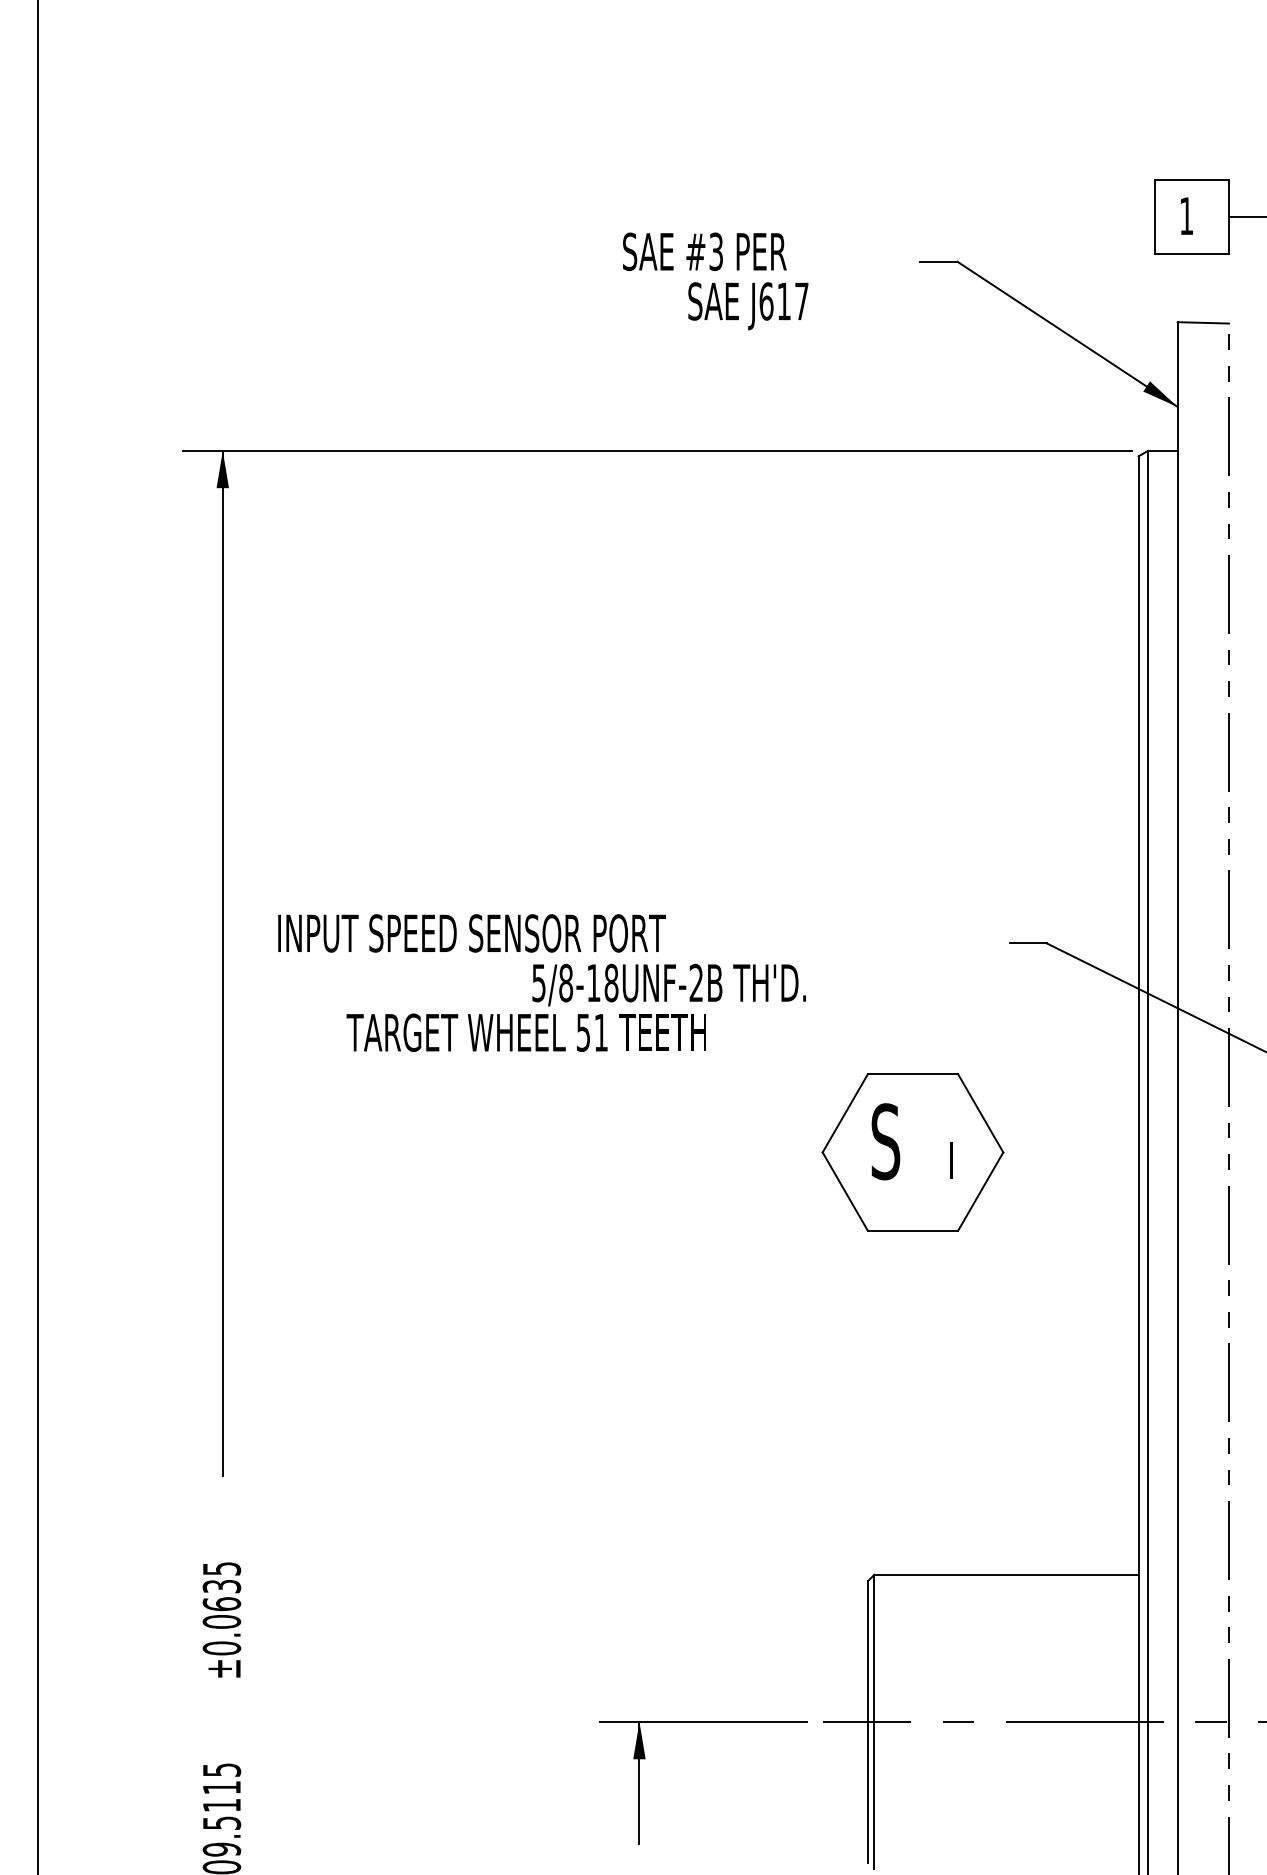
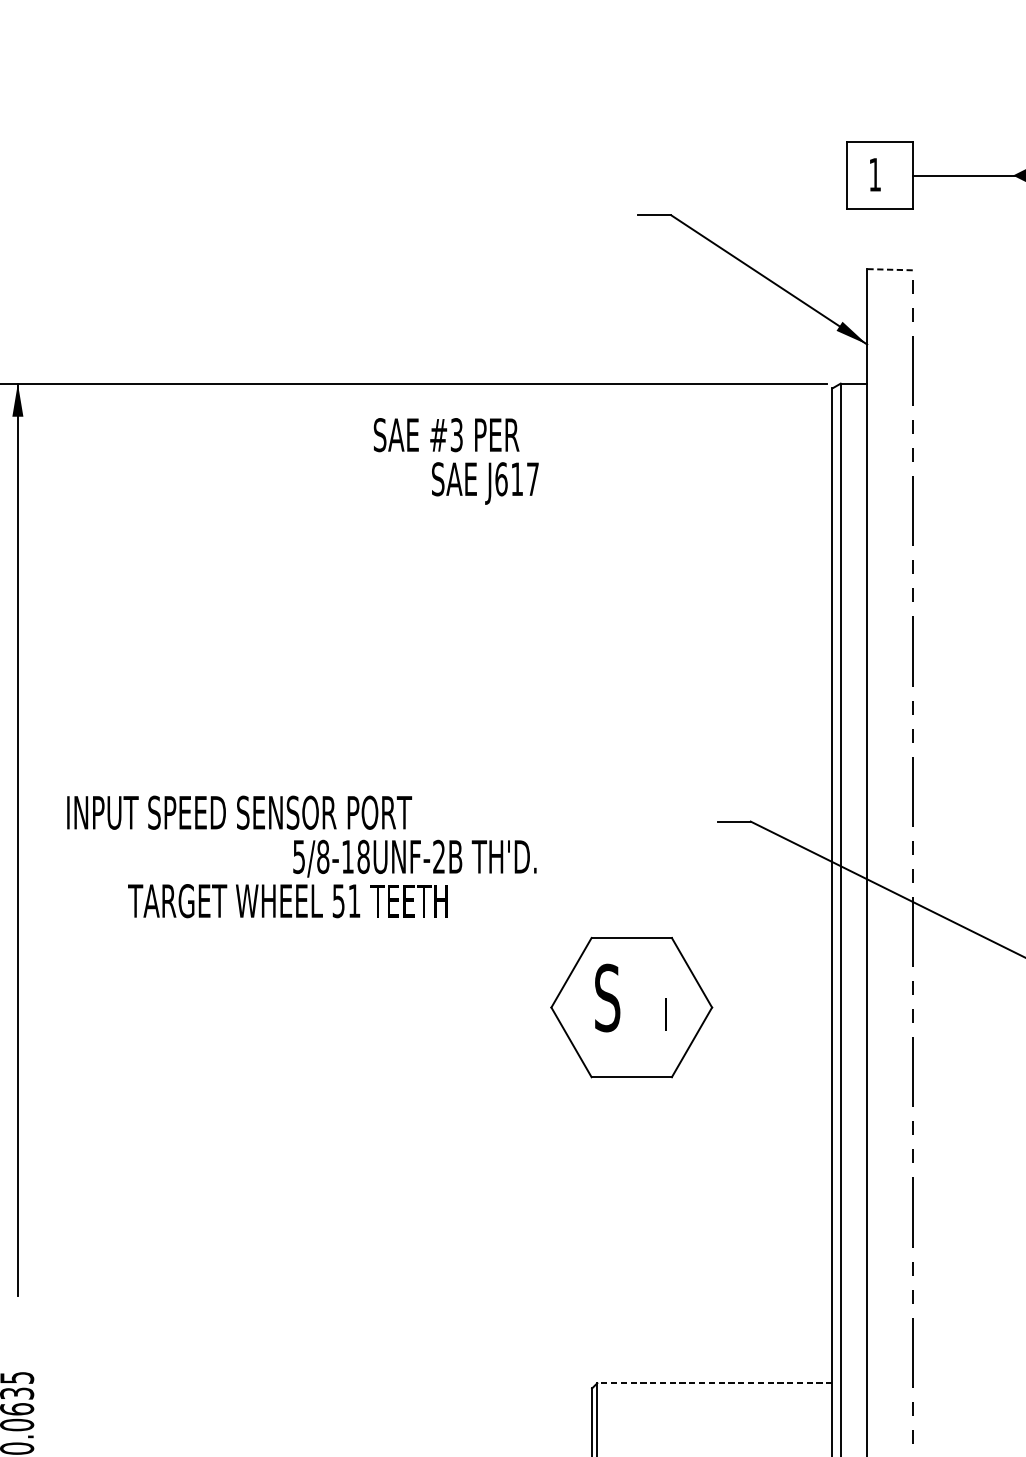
text: (715, 281) -> (456, 461), moved
line: (1203, 322) -> (890, 269), solid -> dashed
line: (1005, 1574) -> (714, 1382), solid -> dashed

